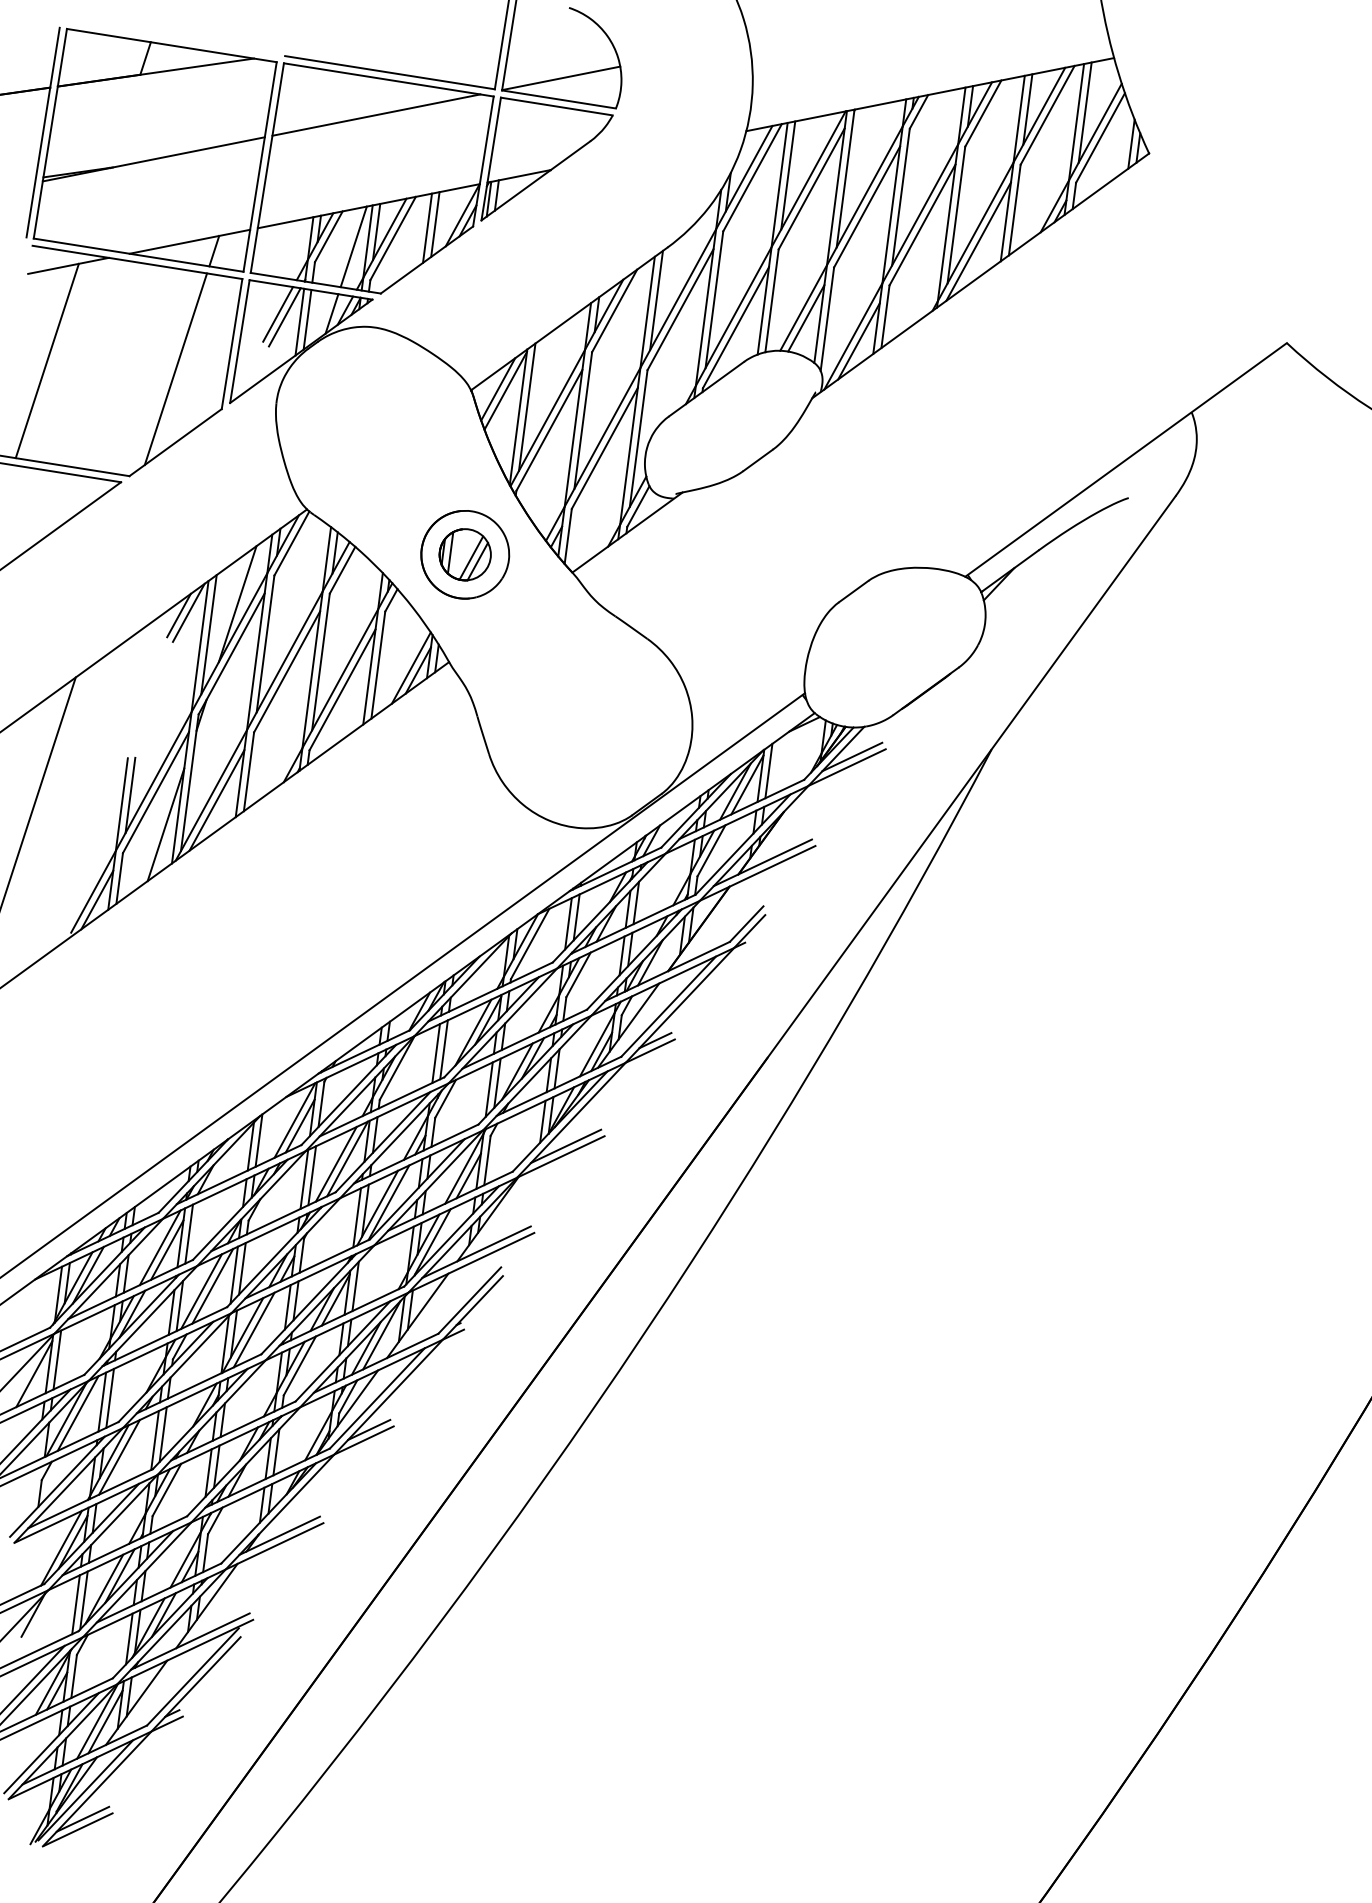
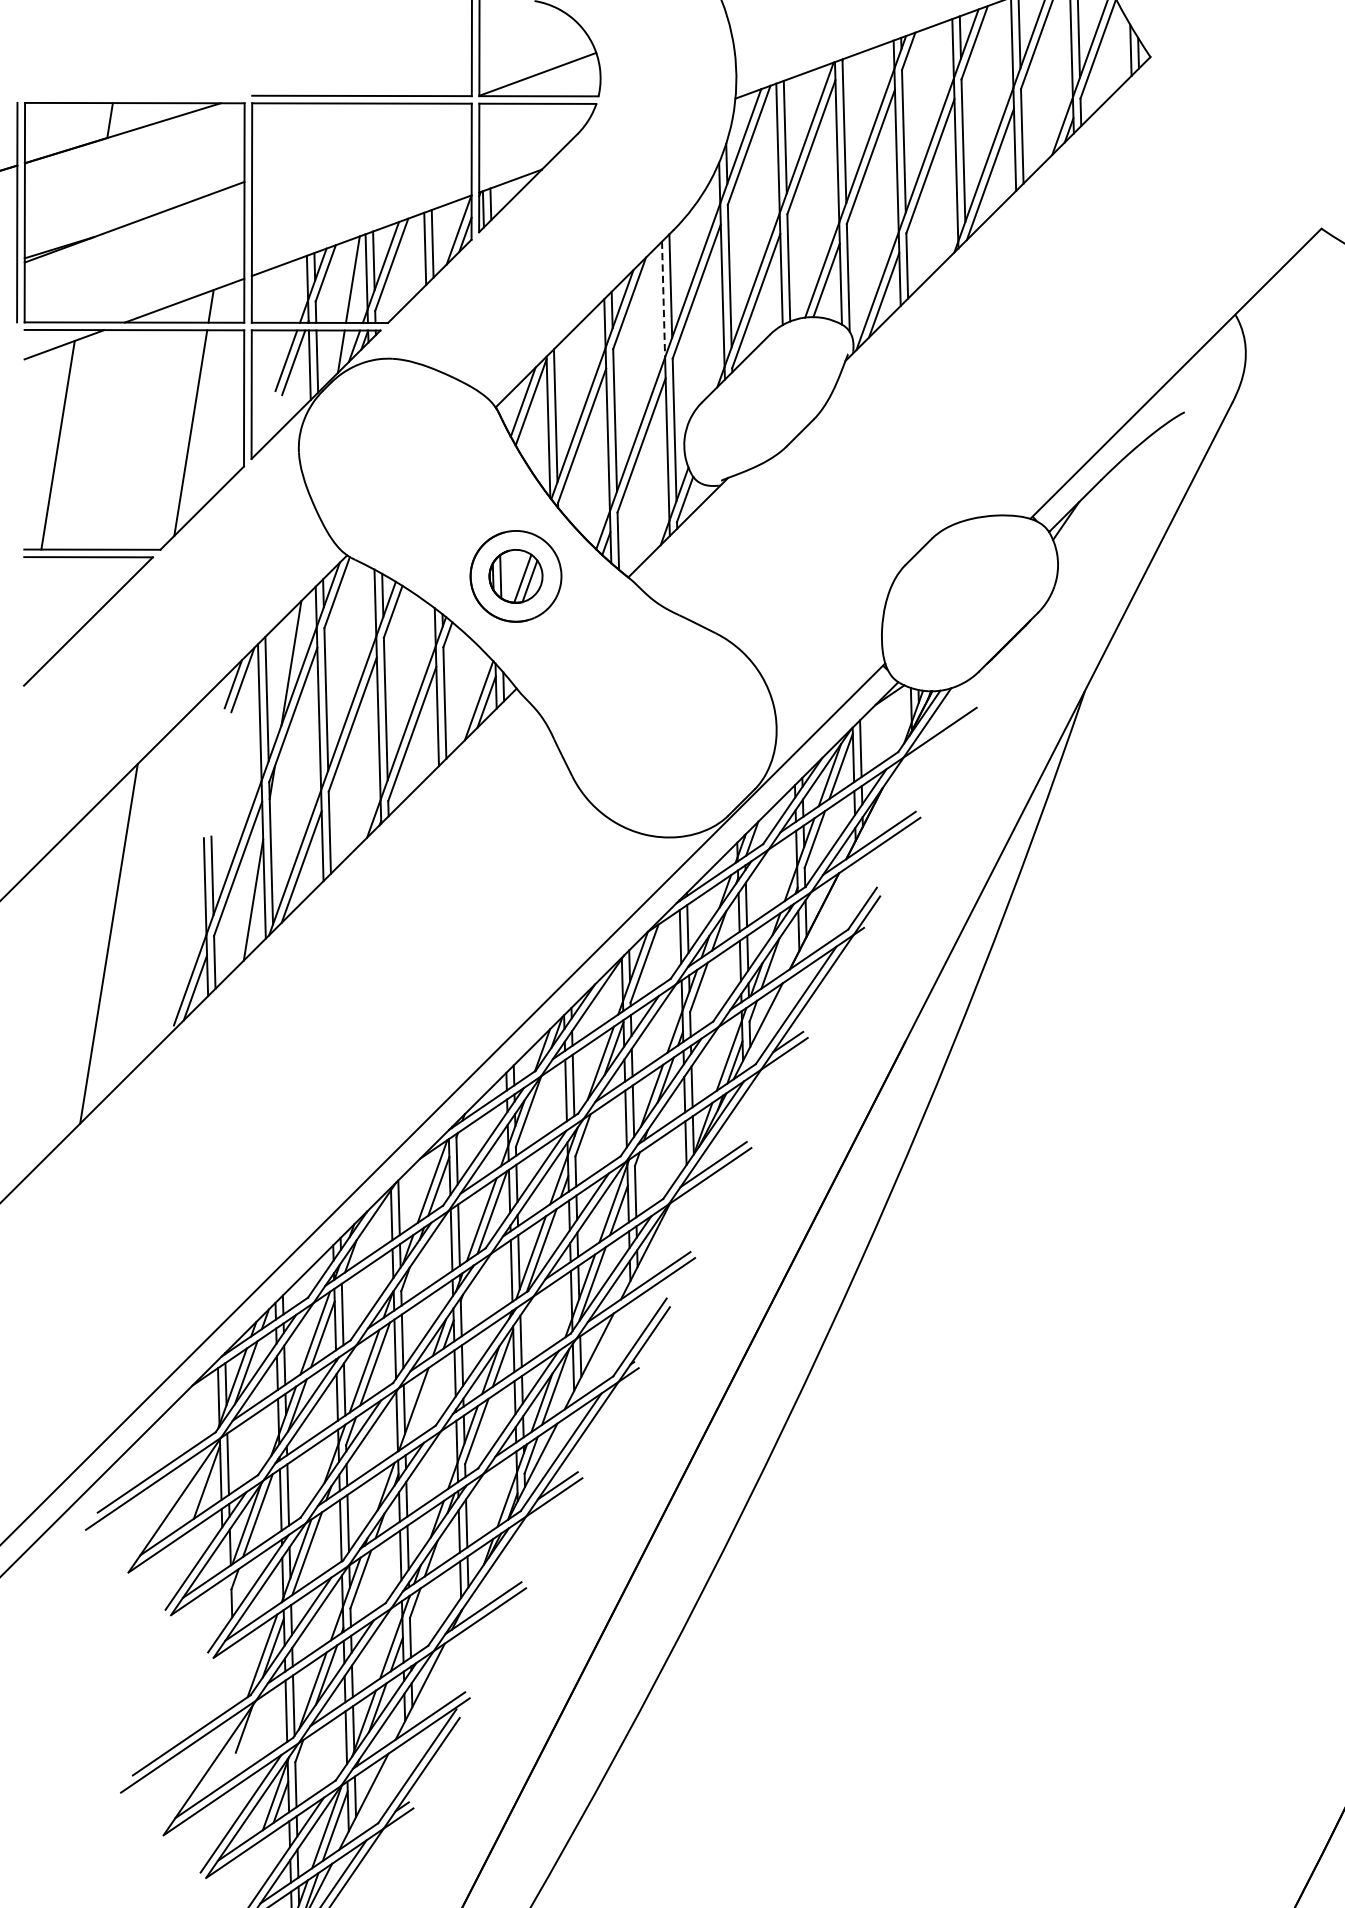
line: (376, 114) -> (354, 140), removed
line: (647, 312) -> (663, 299), solid -> dashed
line: (852, 756) -> (943, 720), removed
line: (253, 1329) -> (423, 1401), removed

